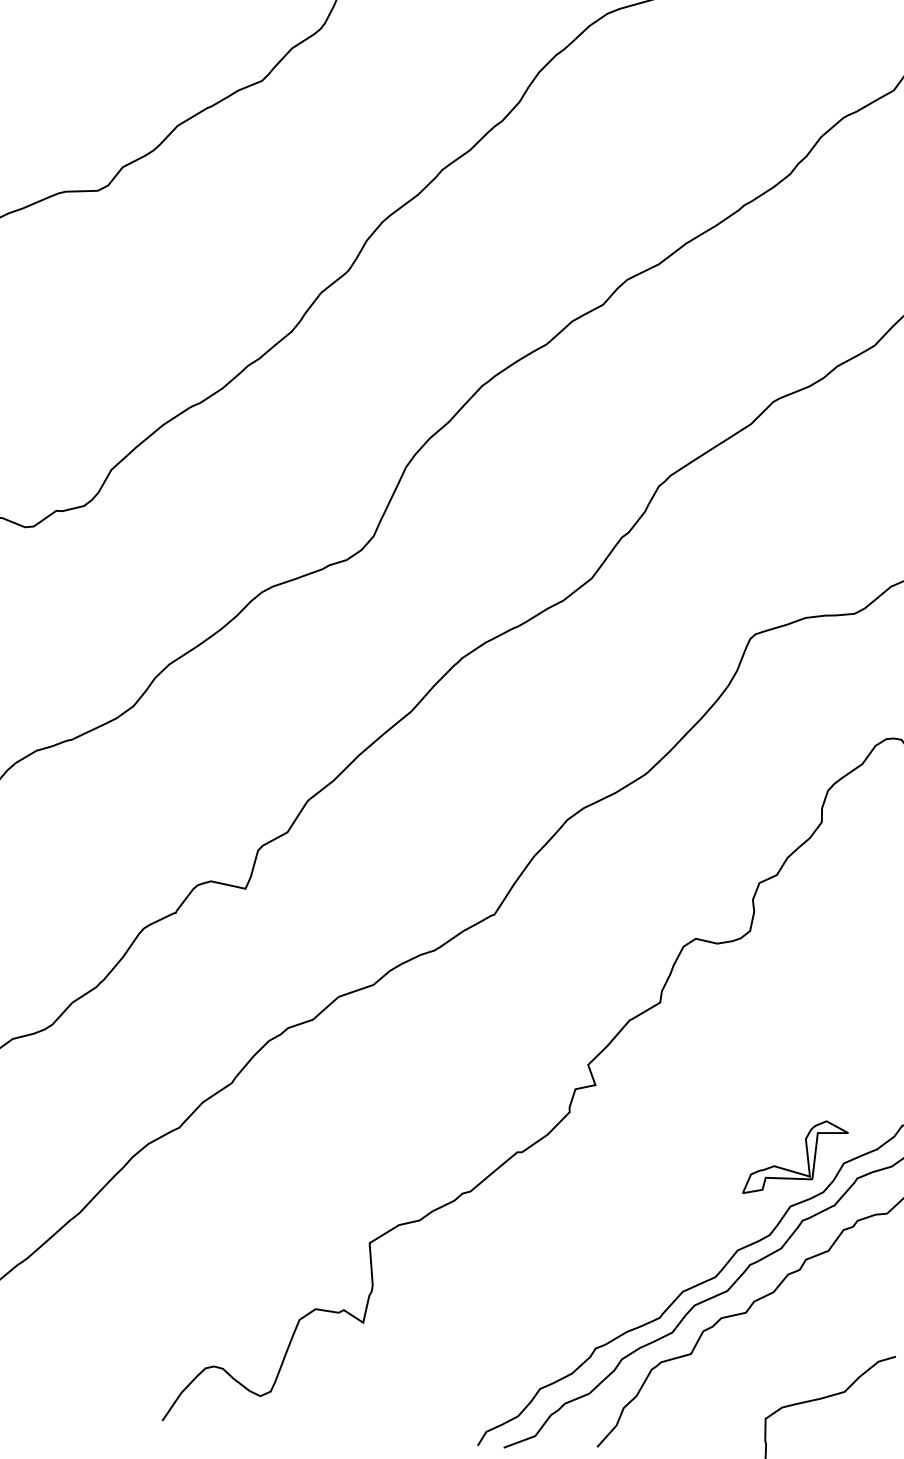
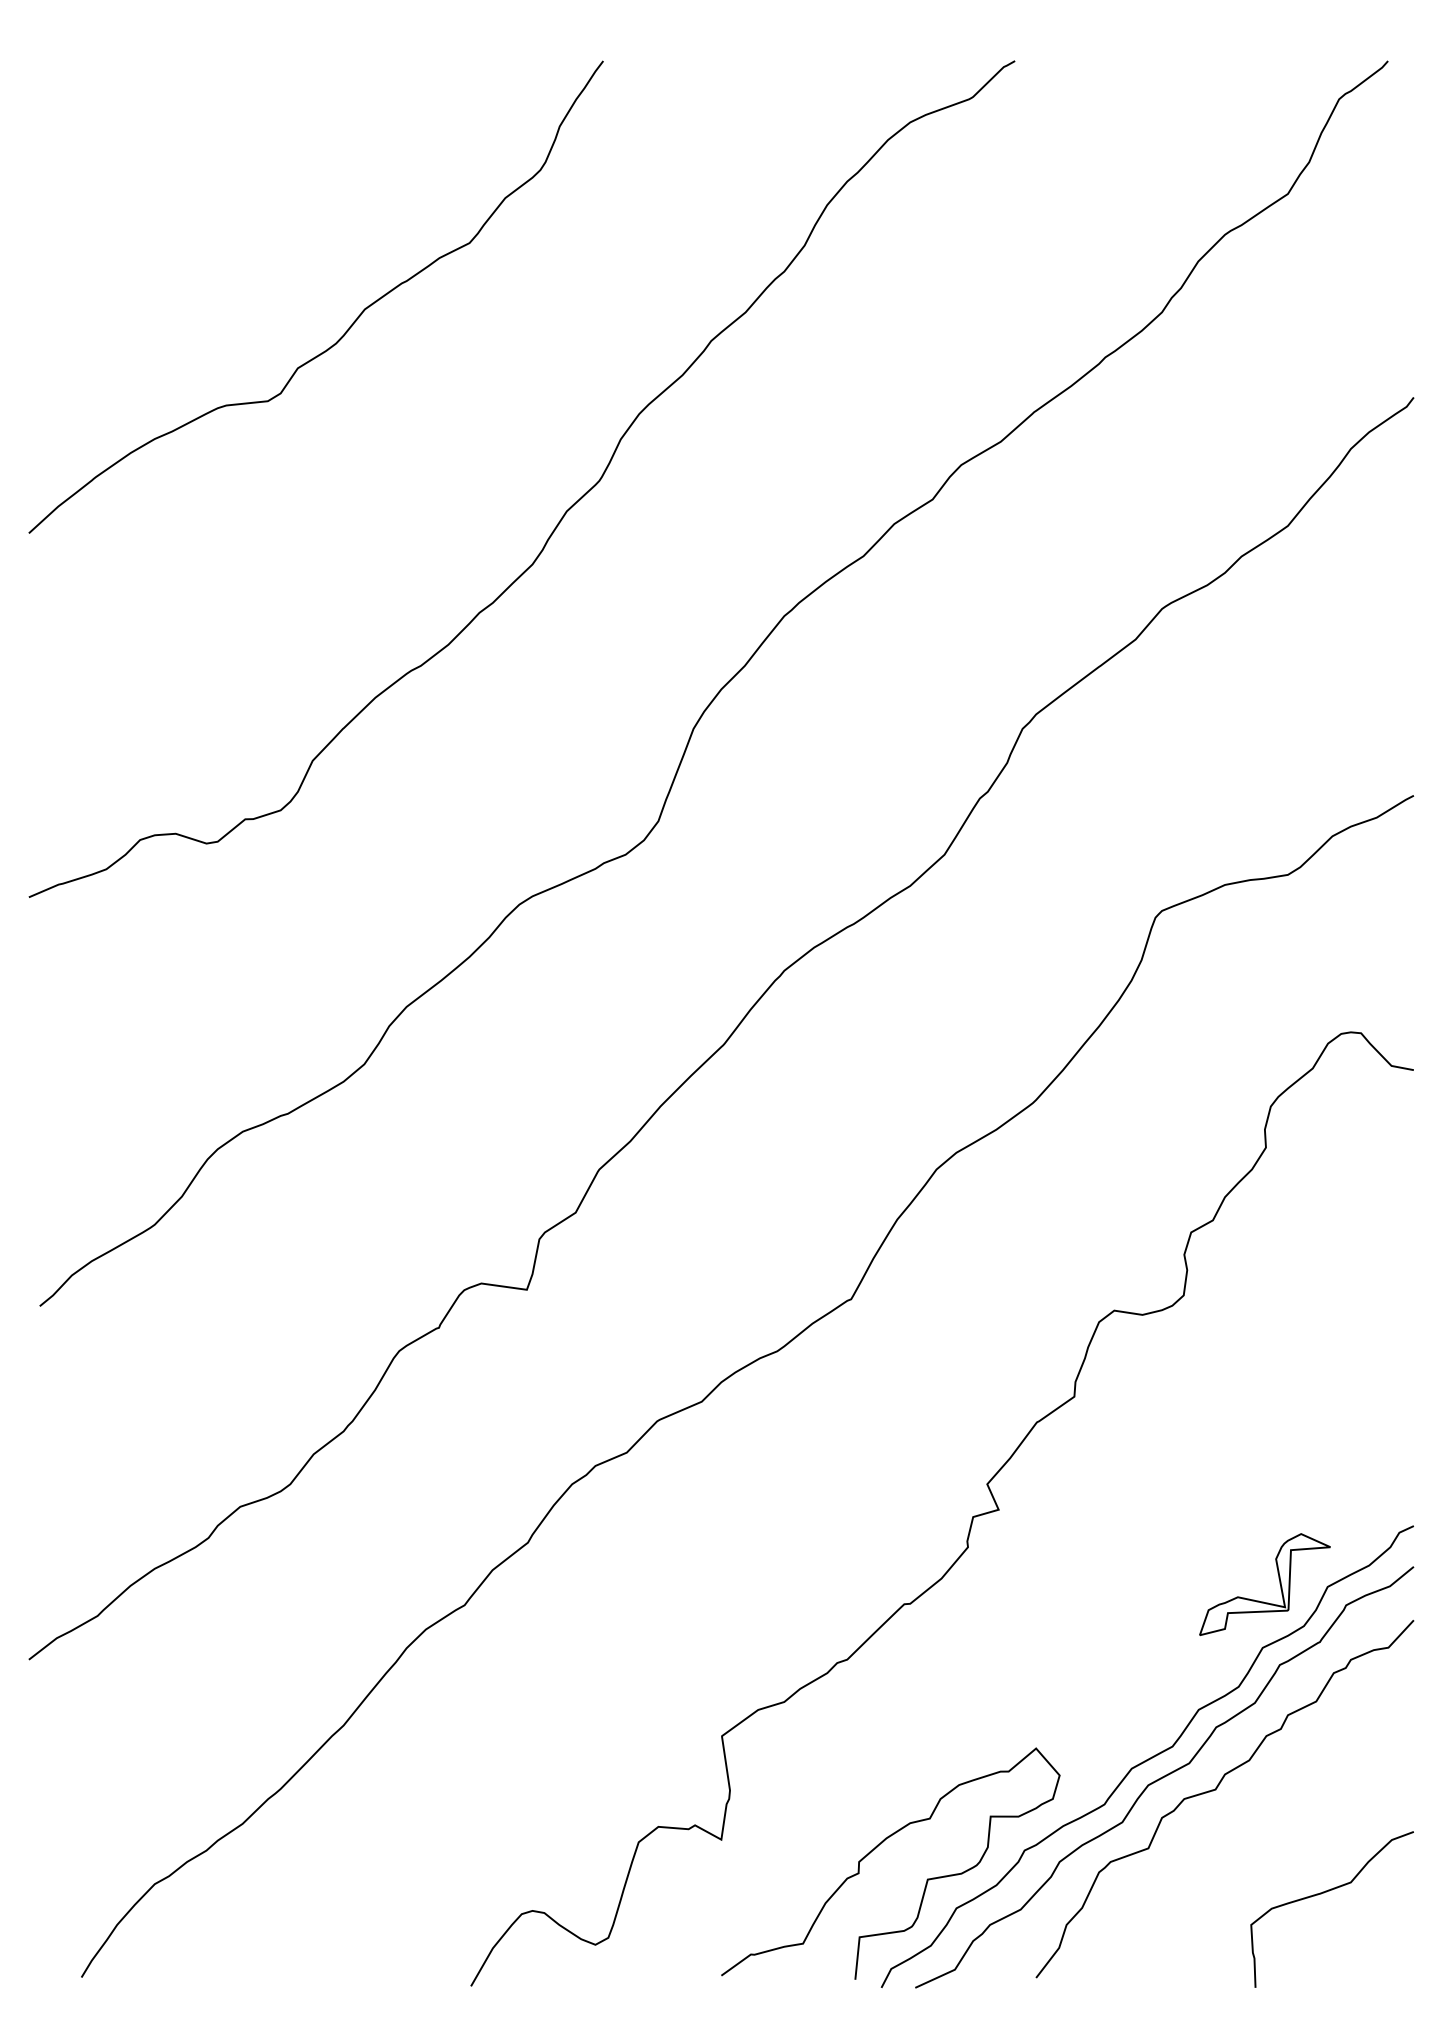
curve: (481, 1338) -> (876, 1848), added

